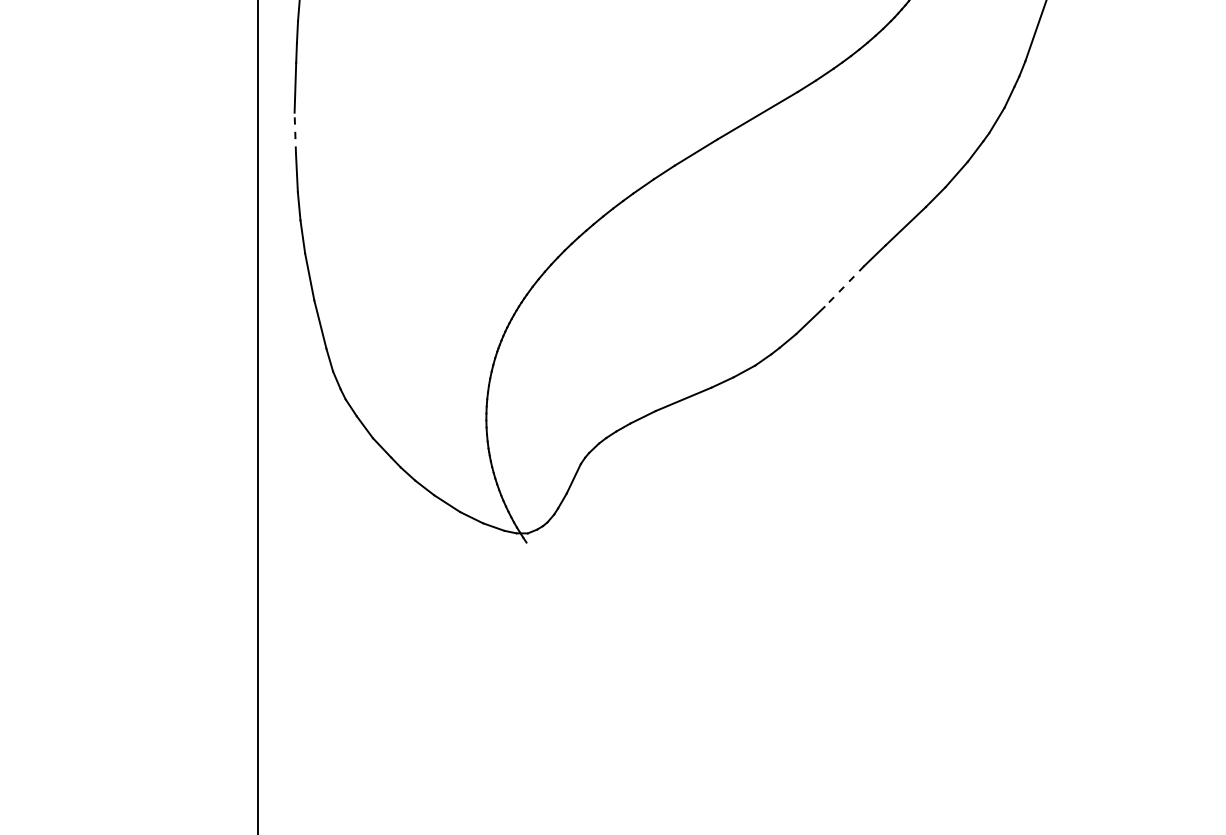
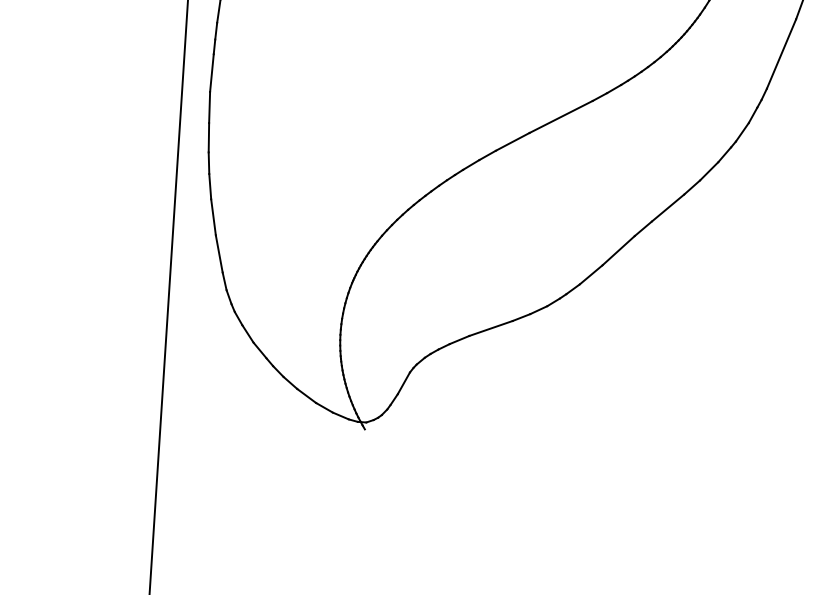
line: (295, 132) -> (209, 107), dashed -> solid
line: (844, 286) -> (618, 250), dashed -> solid

